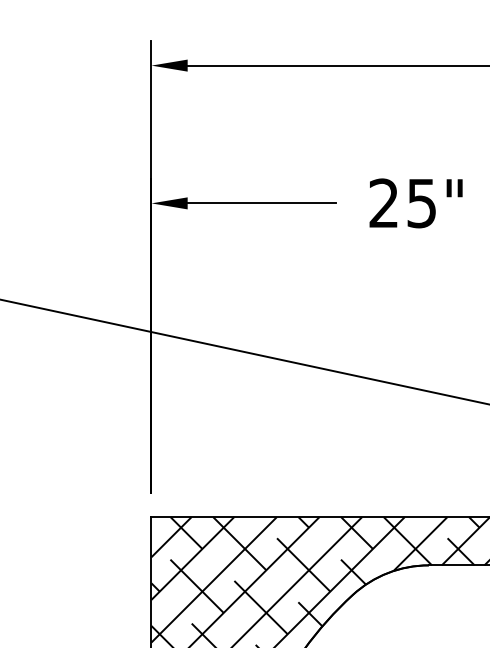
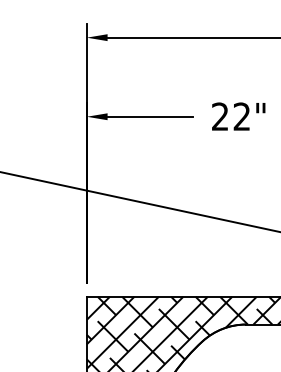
text: (420, 202) -> (241, 116), 25" -> 22"

